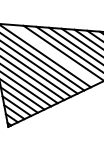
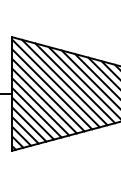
line: (54, 54) -> (75, 83), added

